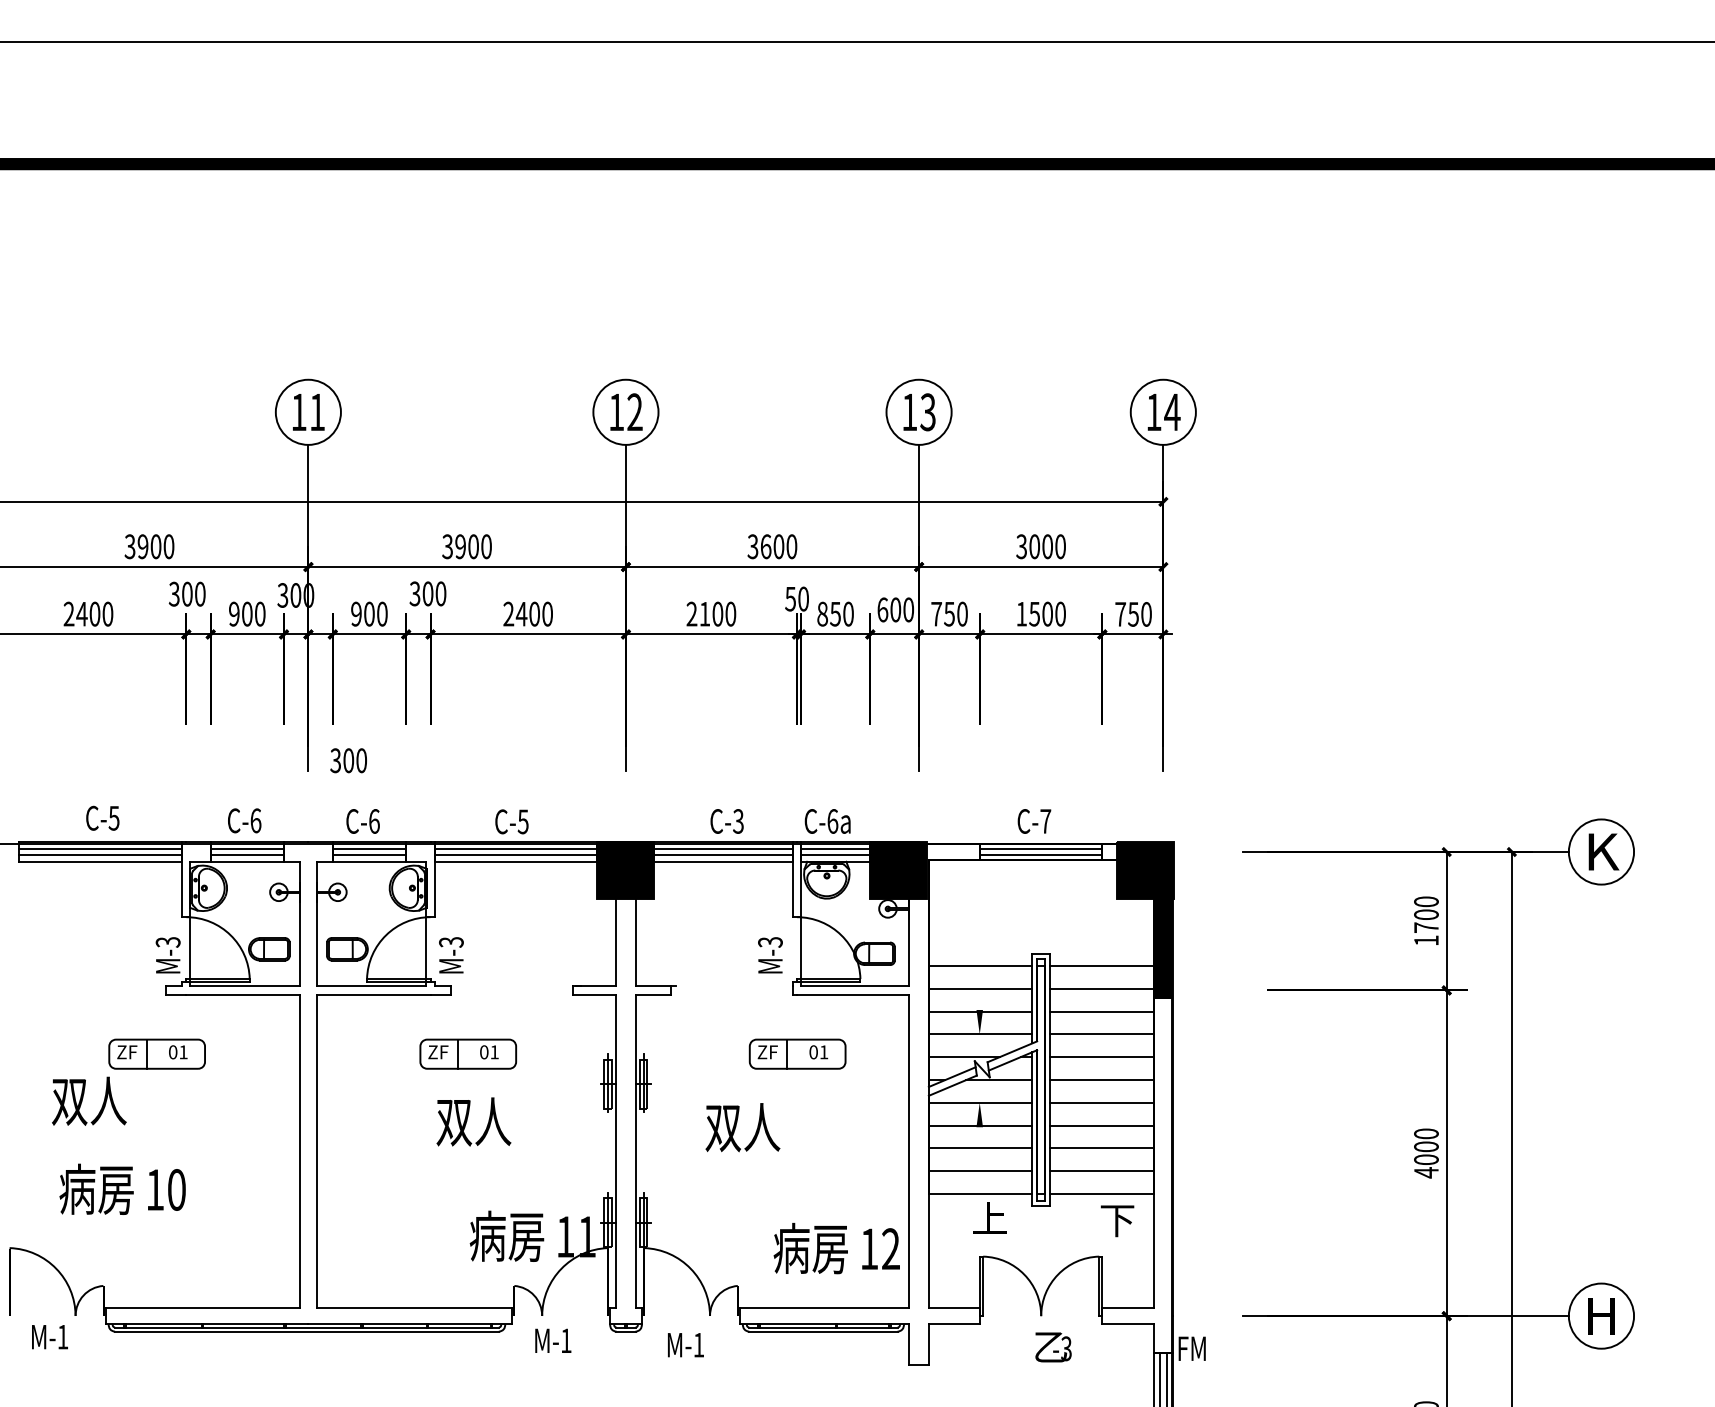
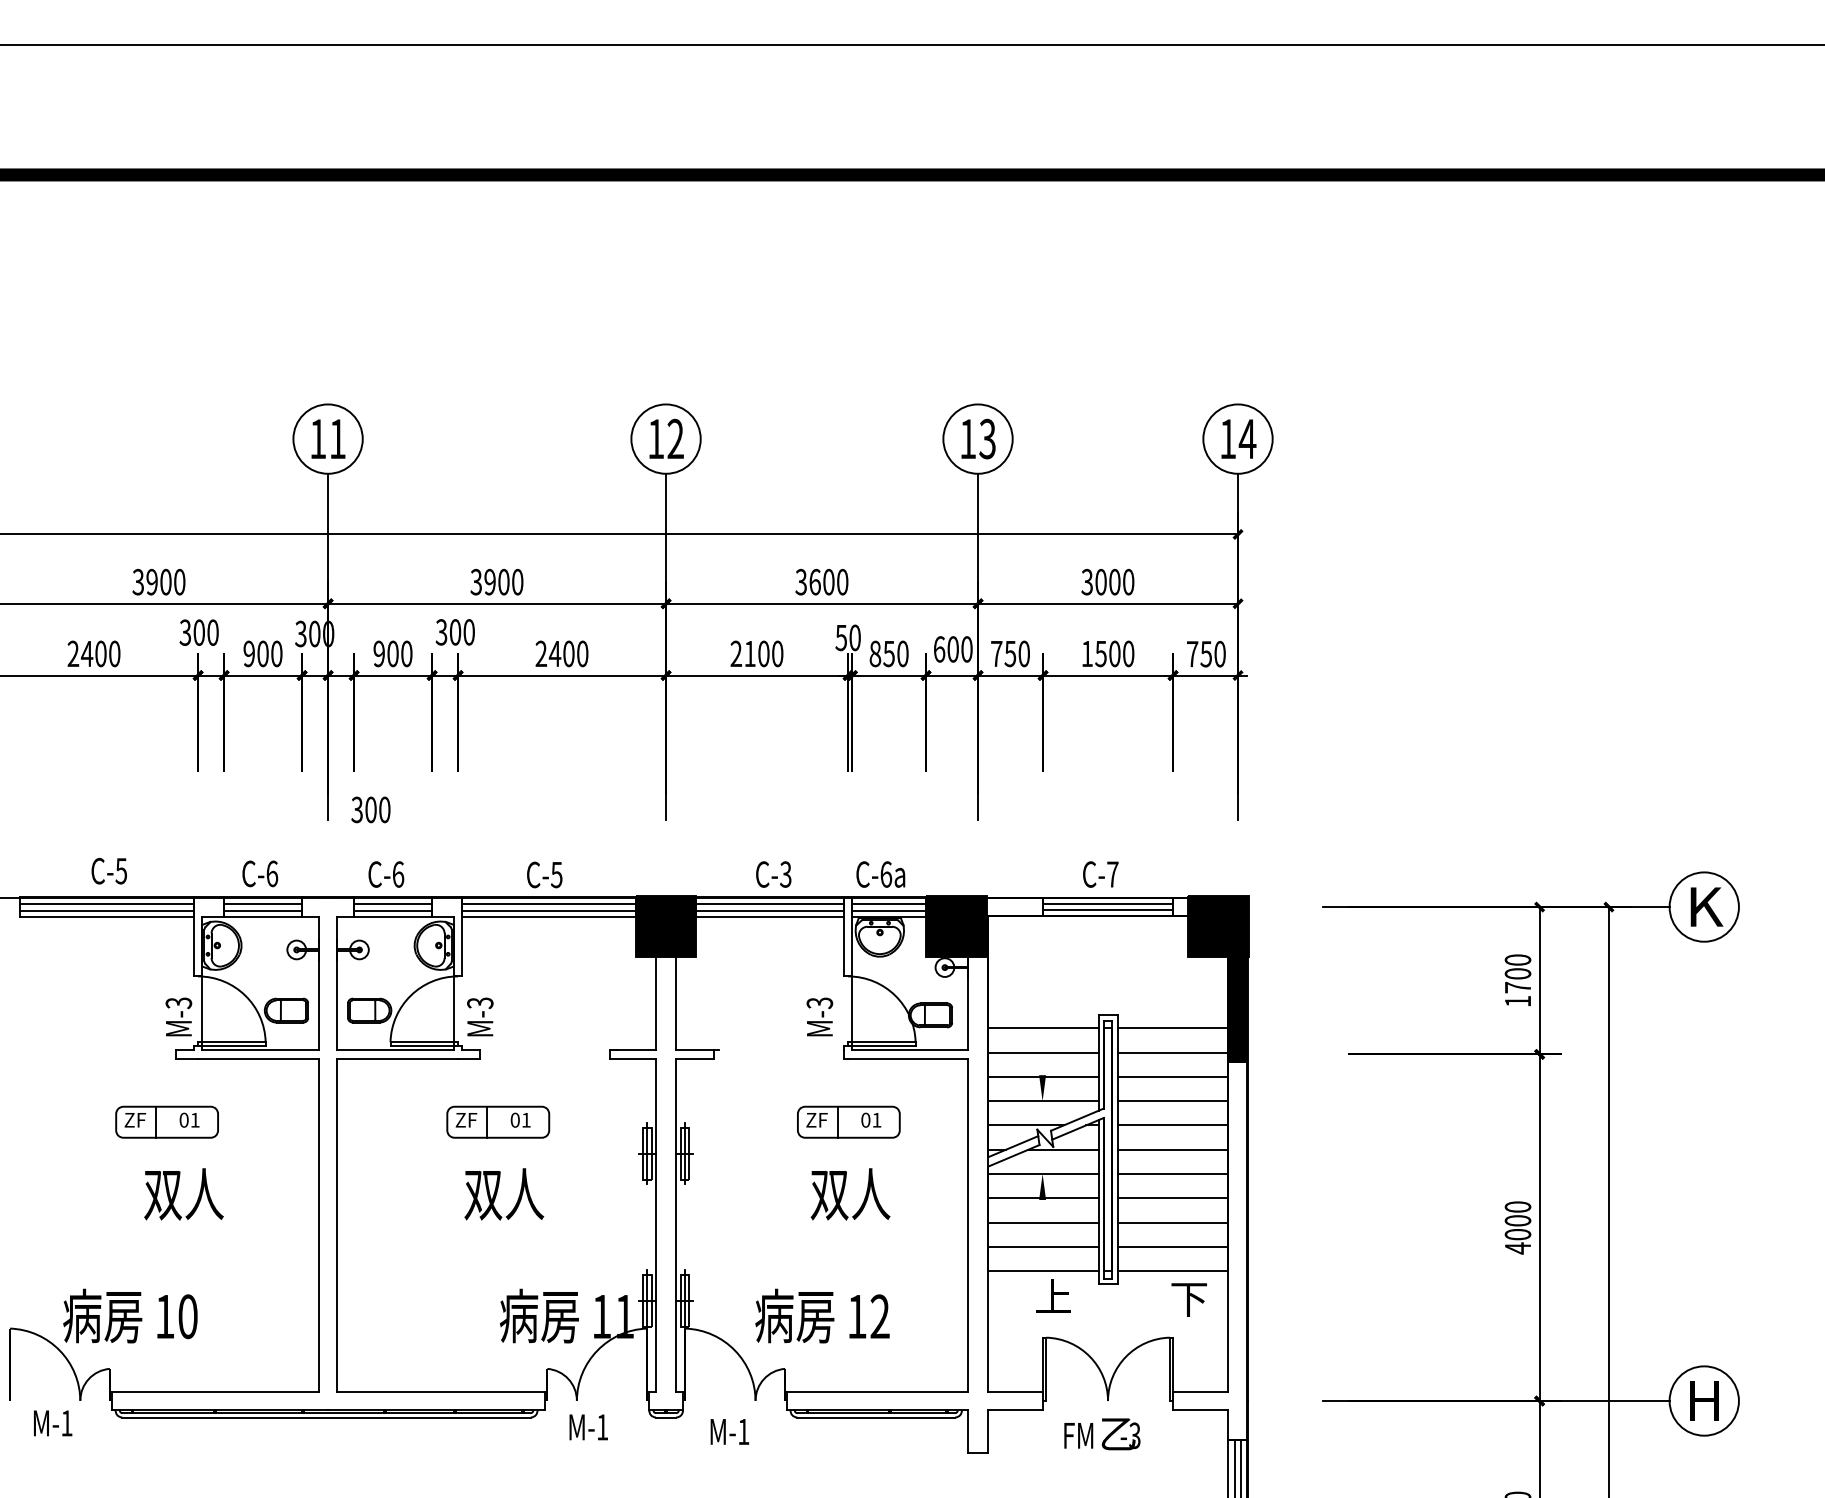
text: (88, 1101) -> (183, 1194), moved
text: (742, 1127) -> (850, 1194), moved
text: (122, 1188) -> (130, 1315), moved
text: (836, 1247) -> (822, 1315), moved
text: (1191, 1348) -> (1078, 1435), moved

